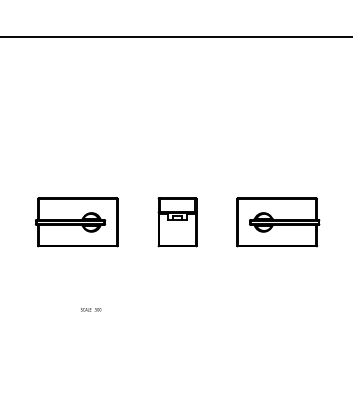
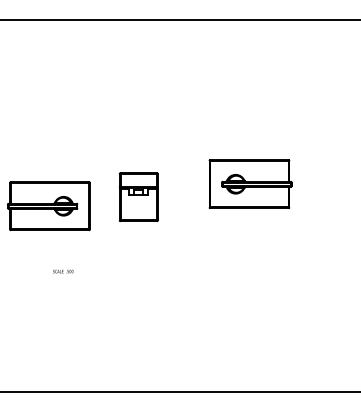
part: (278, 221) -> (250, 183), moved
part: (177, 222) -> (138, 197), moved
text: (91, 309) -> (63, 271), moved

